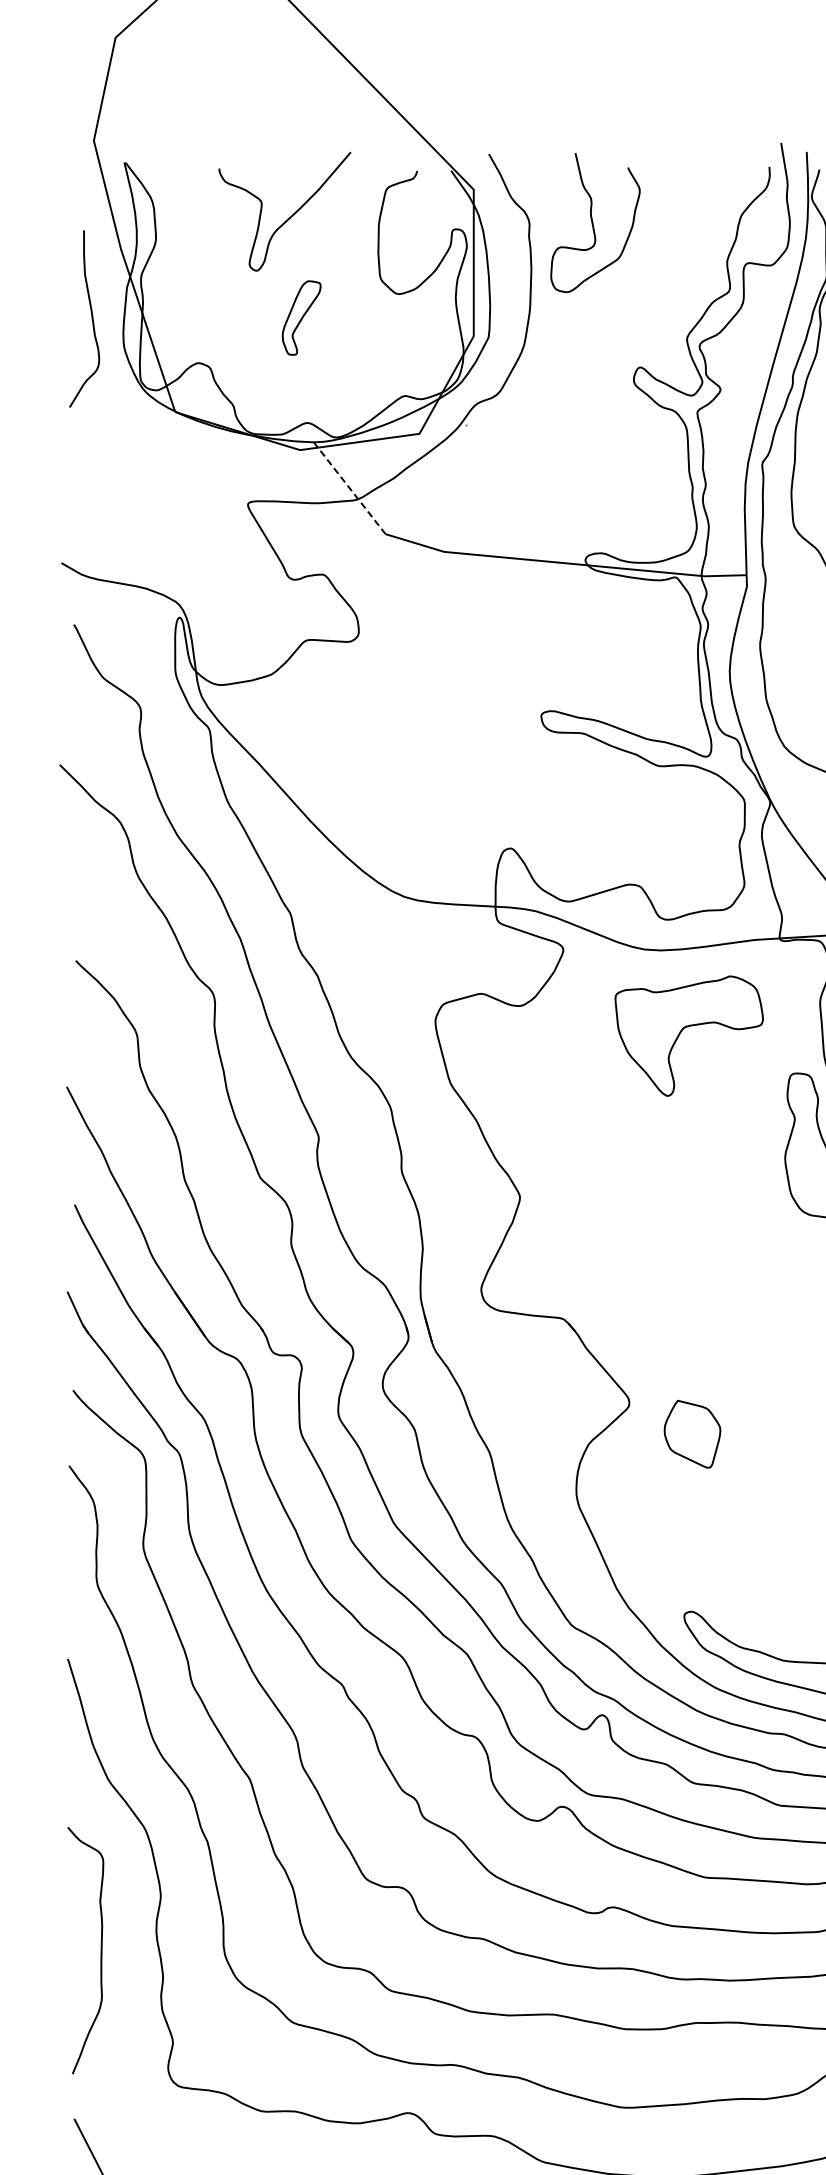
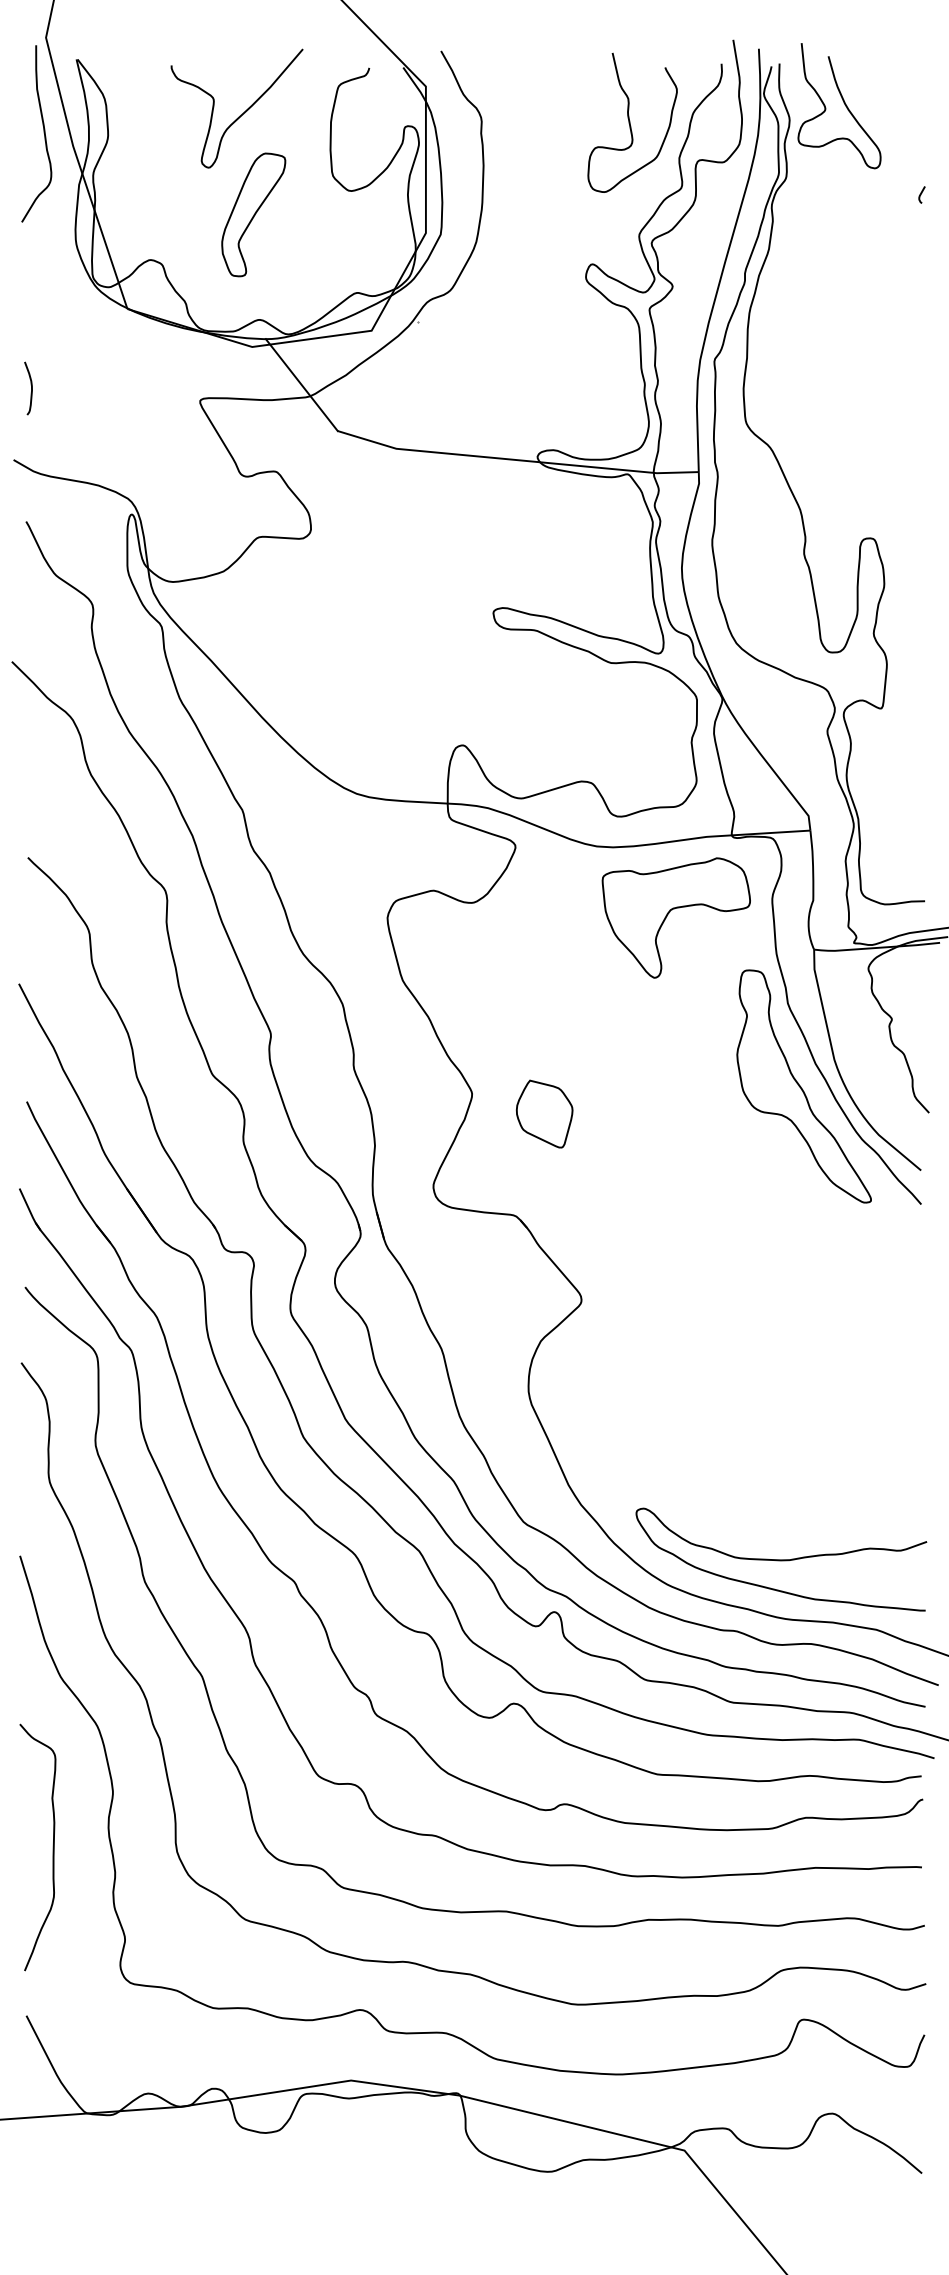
curve: (593, 222) -> (630, 122), moved
part: (301, 317) -> (253, 214), size x1.67
curve: (91, 318) -> (43, 133), moved
line: (350, 488) -> (302, 385), dashed -> solid
curve: (79, 491) -> (31, 388), added
part: (682, 1031) -> (669, 913), moved
part: (692, 1433) -> (544, 1113), moved

